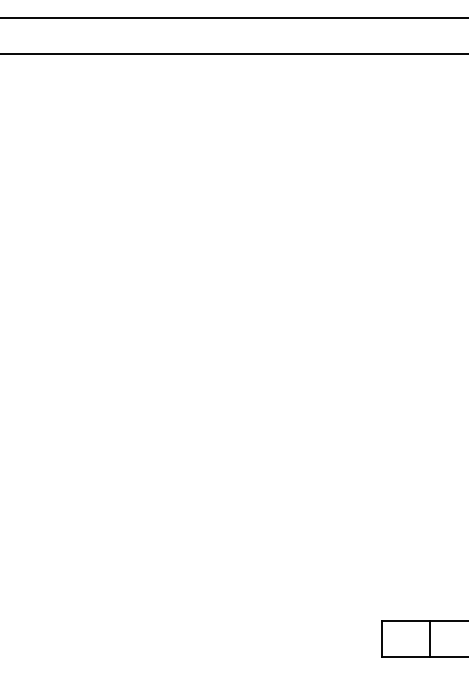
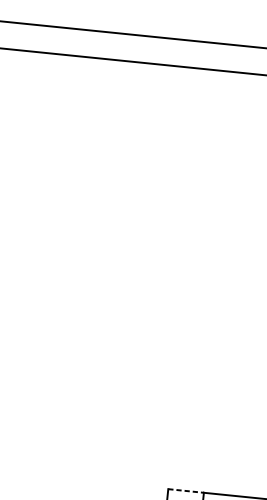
line: (406, 620) -> (186, 490), solid -> dashed

